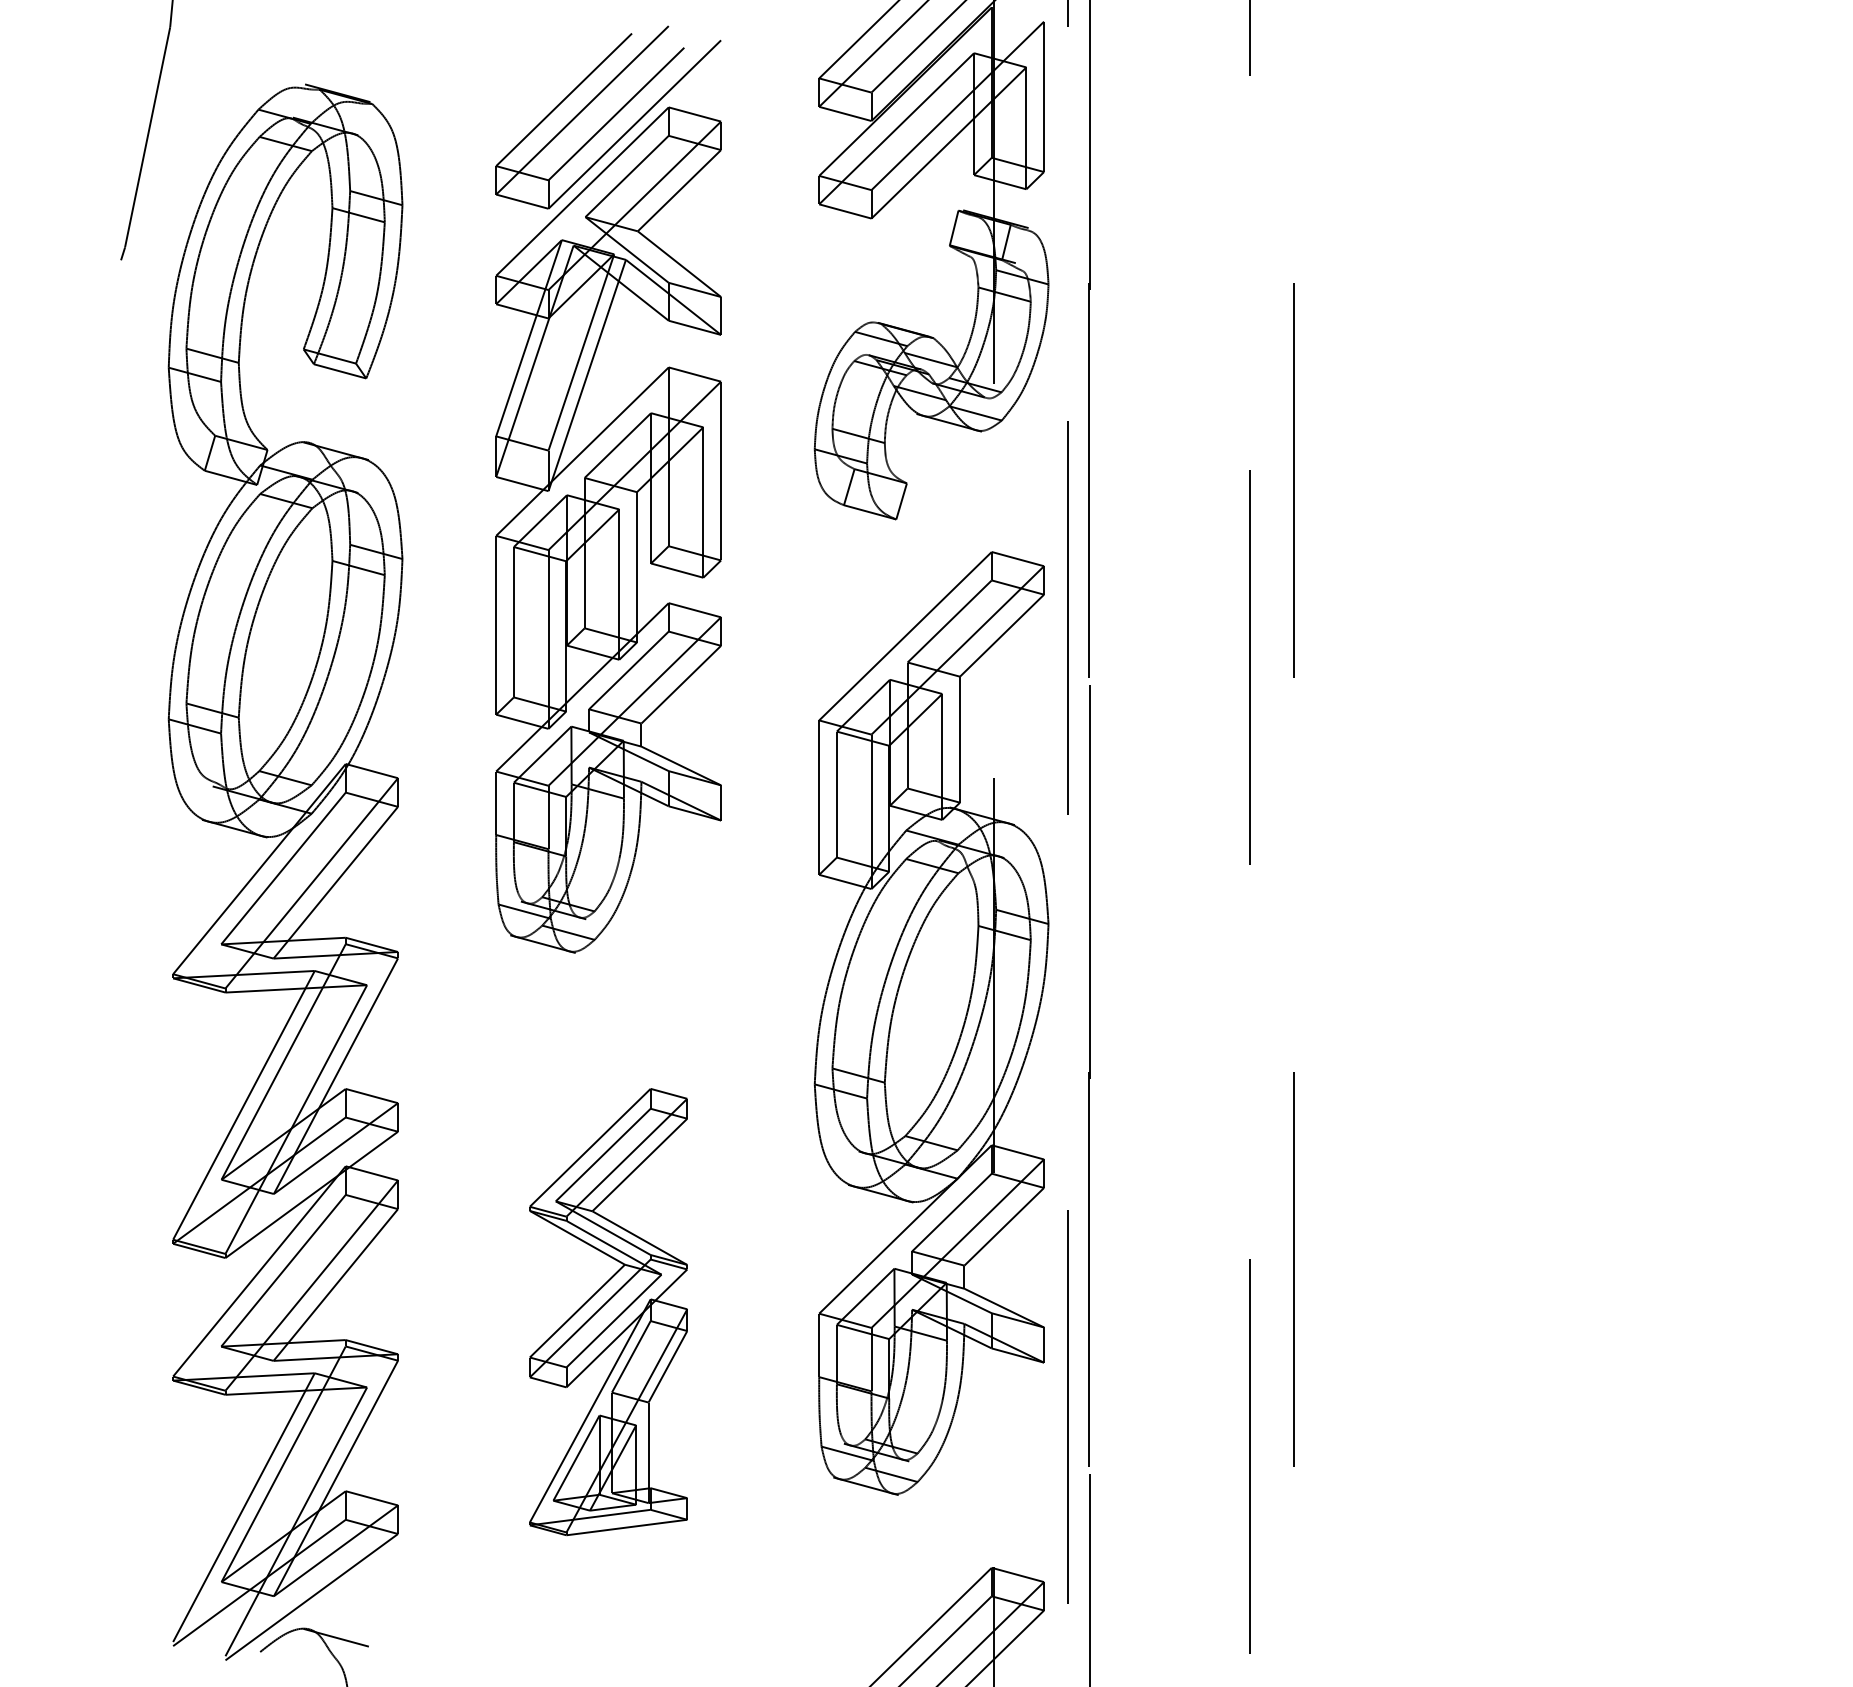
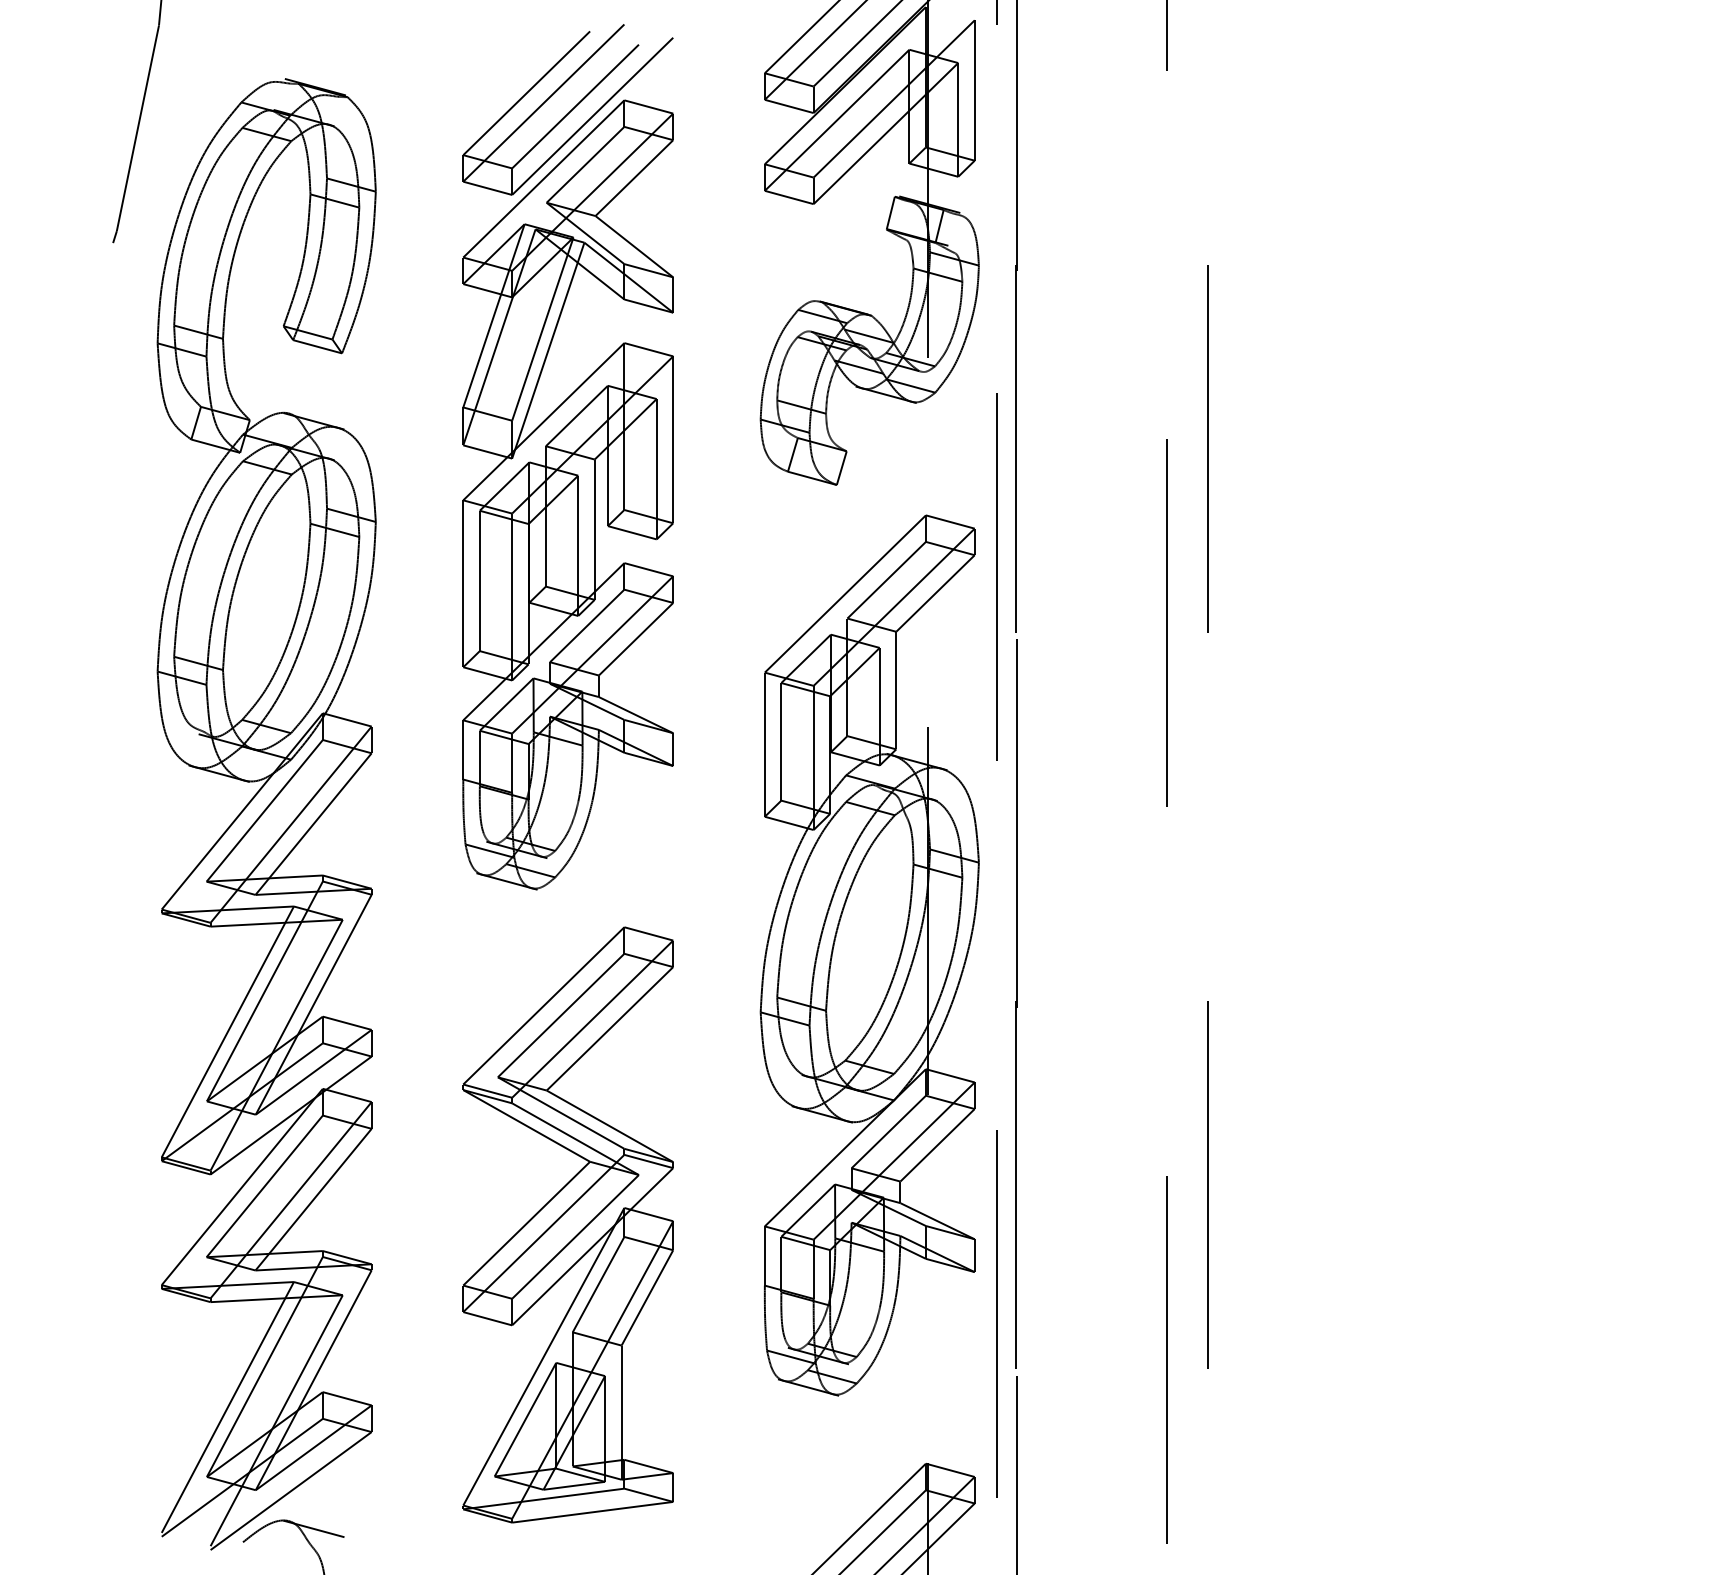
part: (608, 1311) -> (568, 1224), size x1.43

